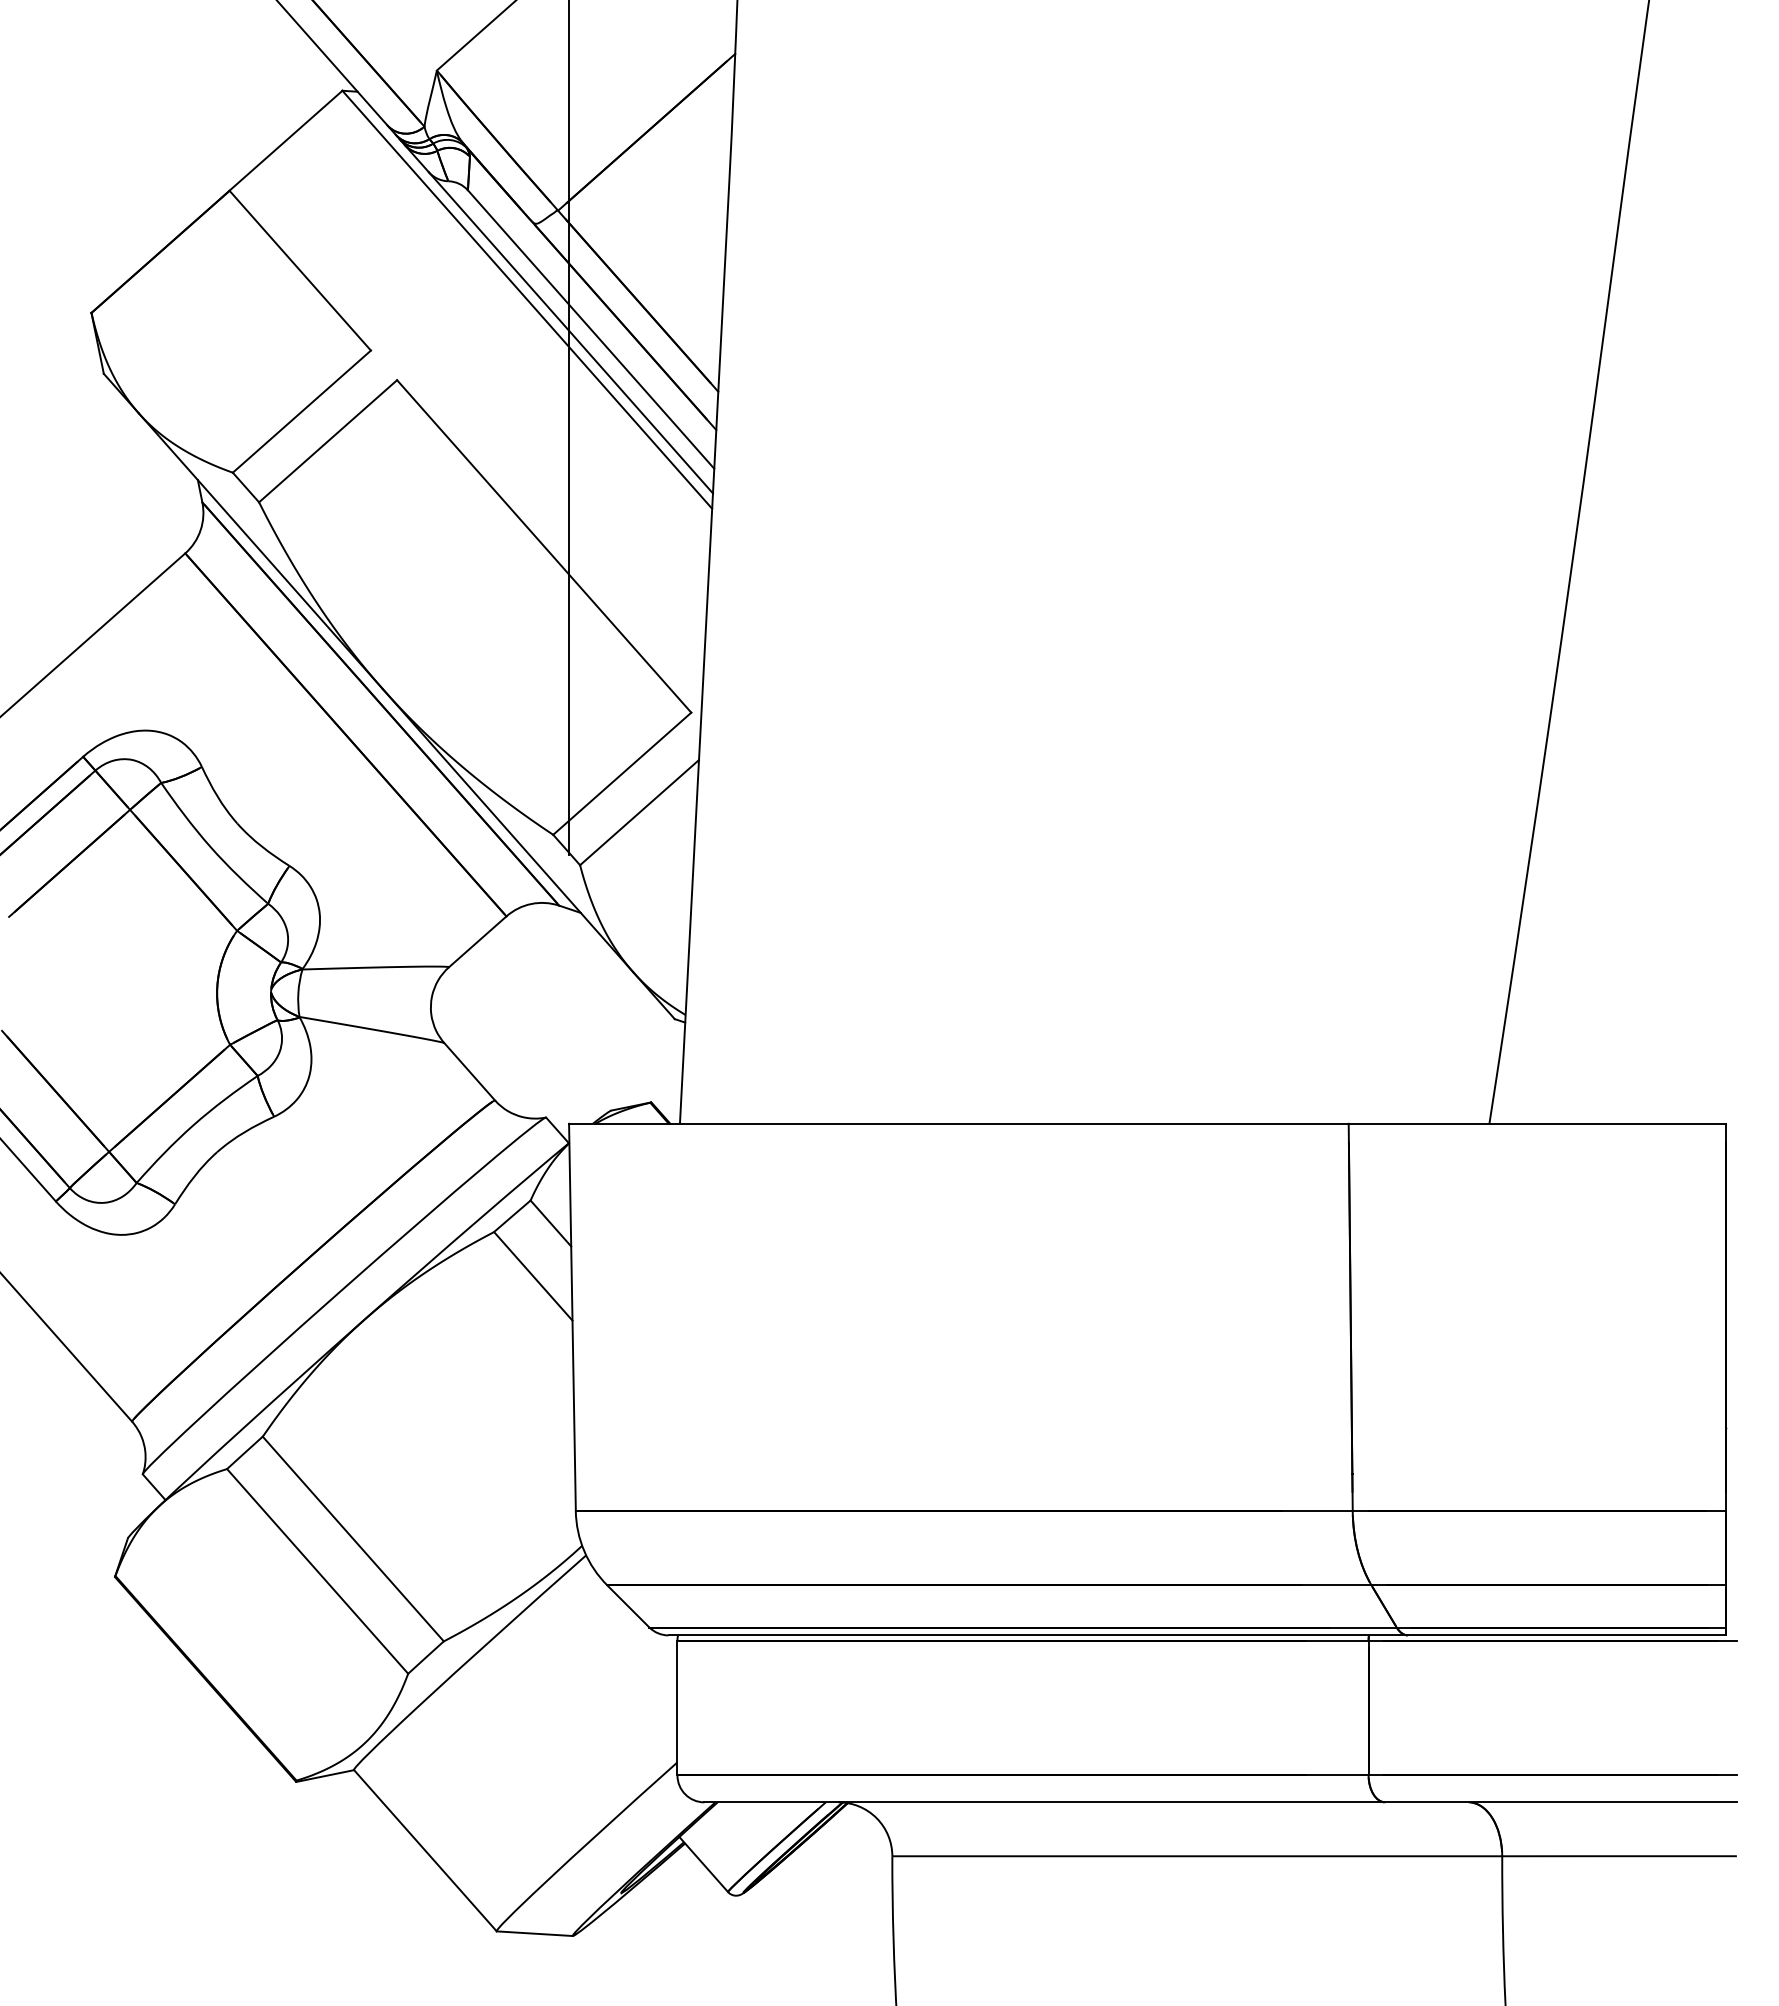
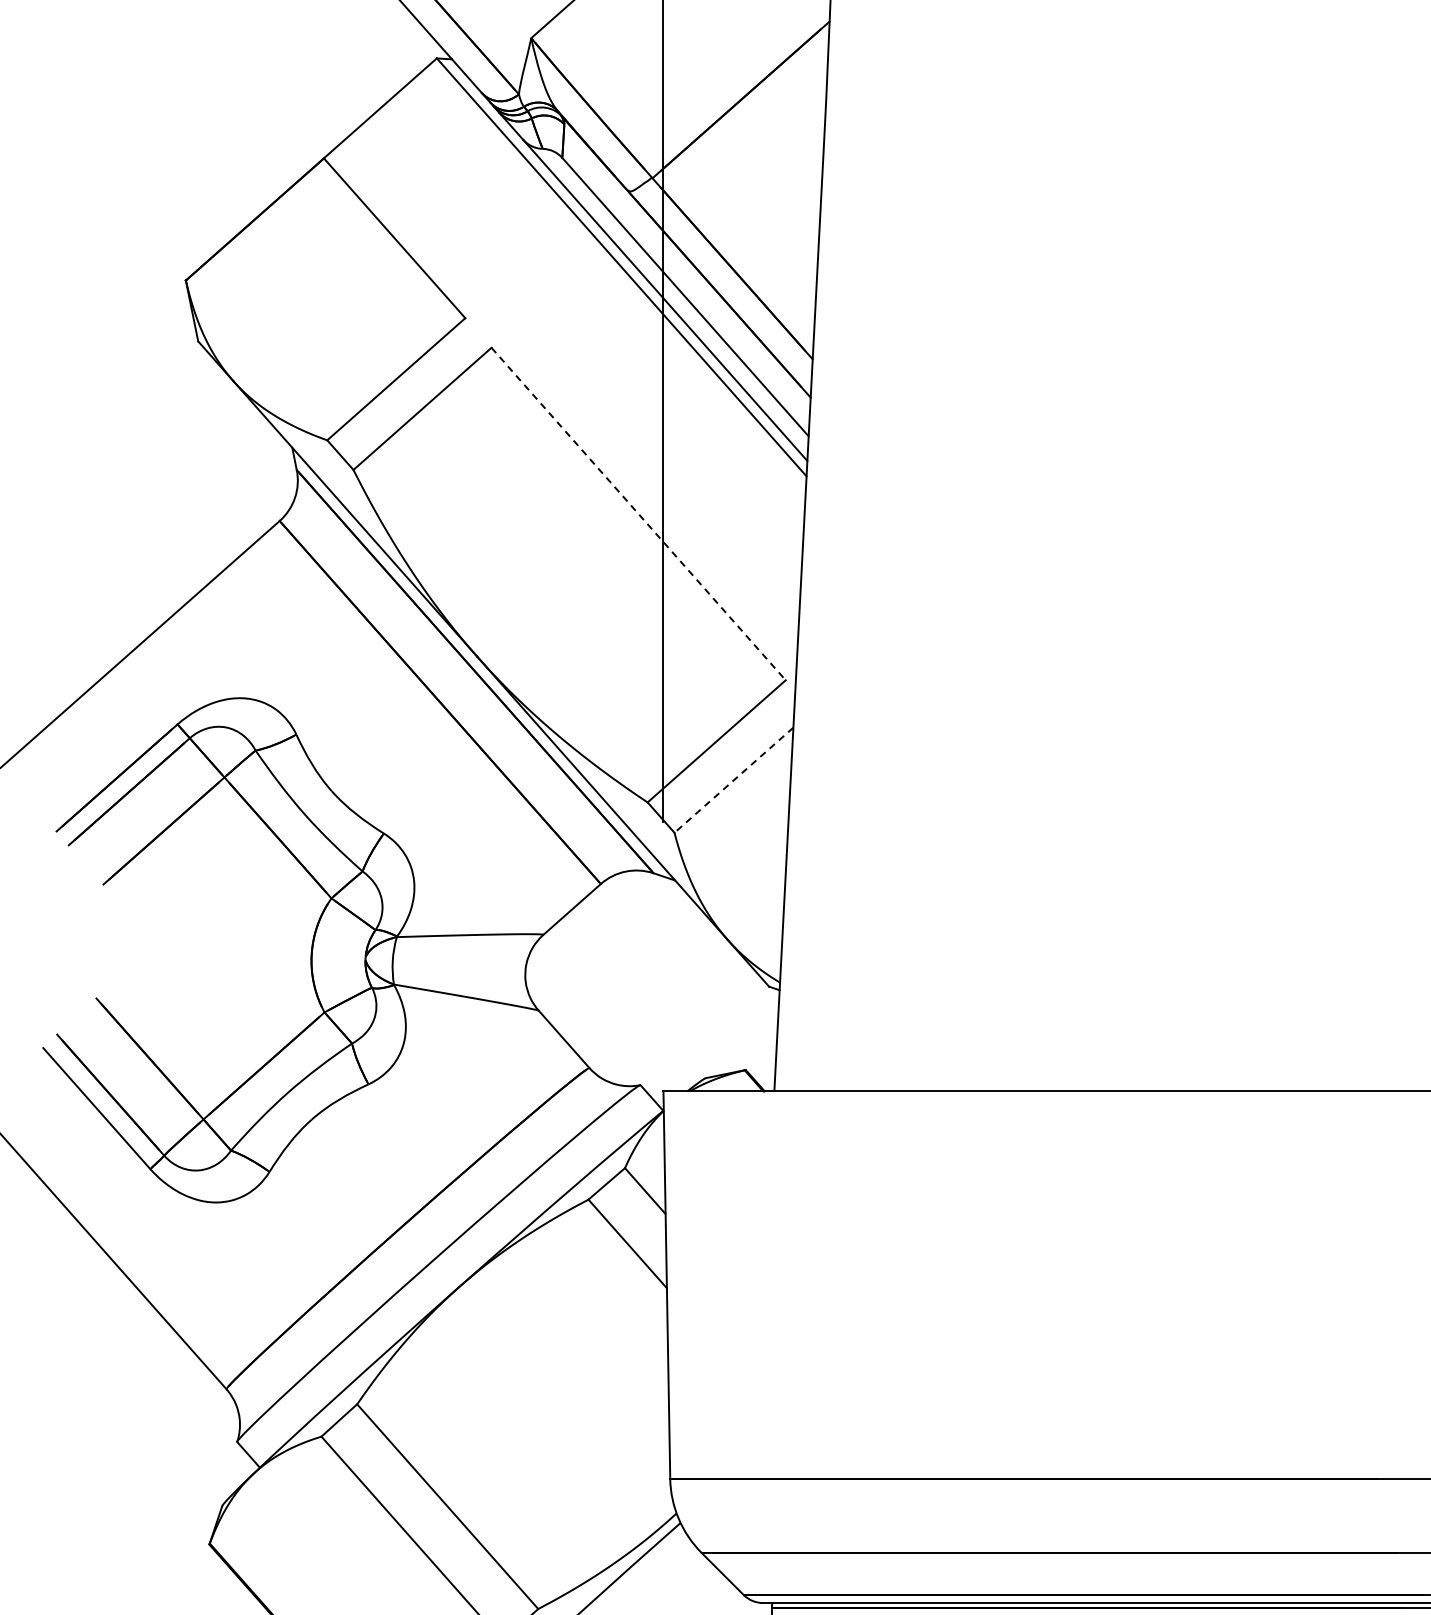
line: (544, 546) -> (638, 514), solid -> dashed
line: (639, 812) -> (733, 780), solid -> dashed

